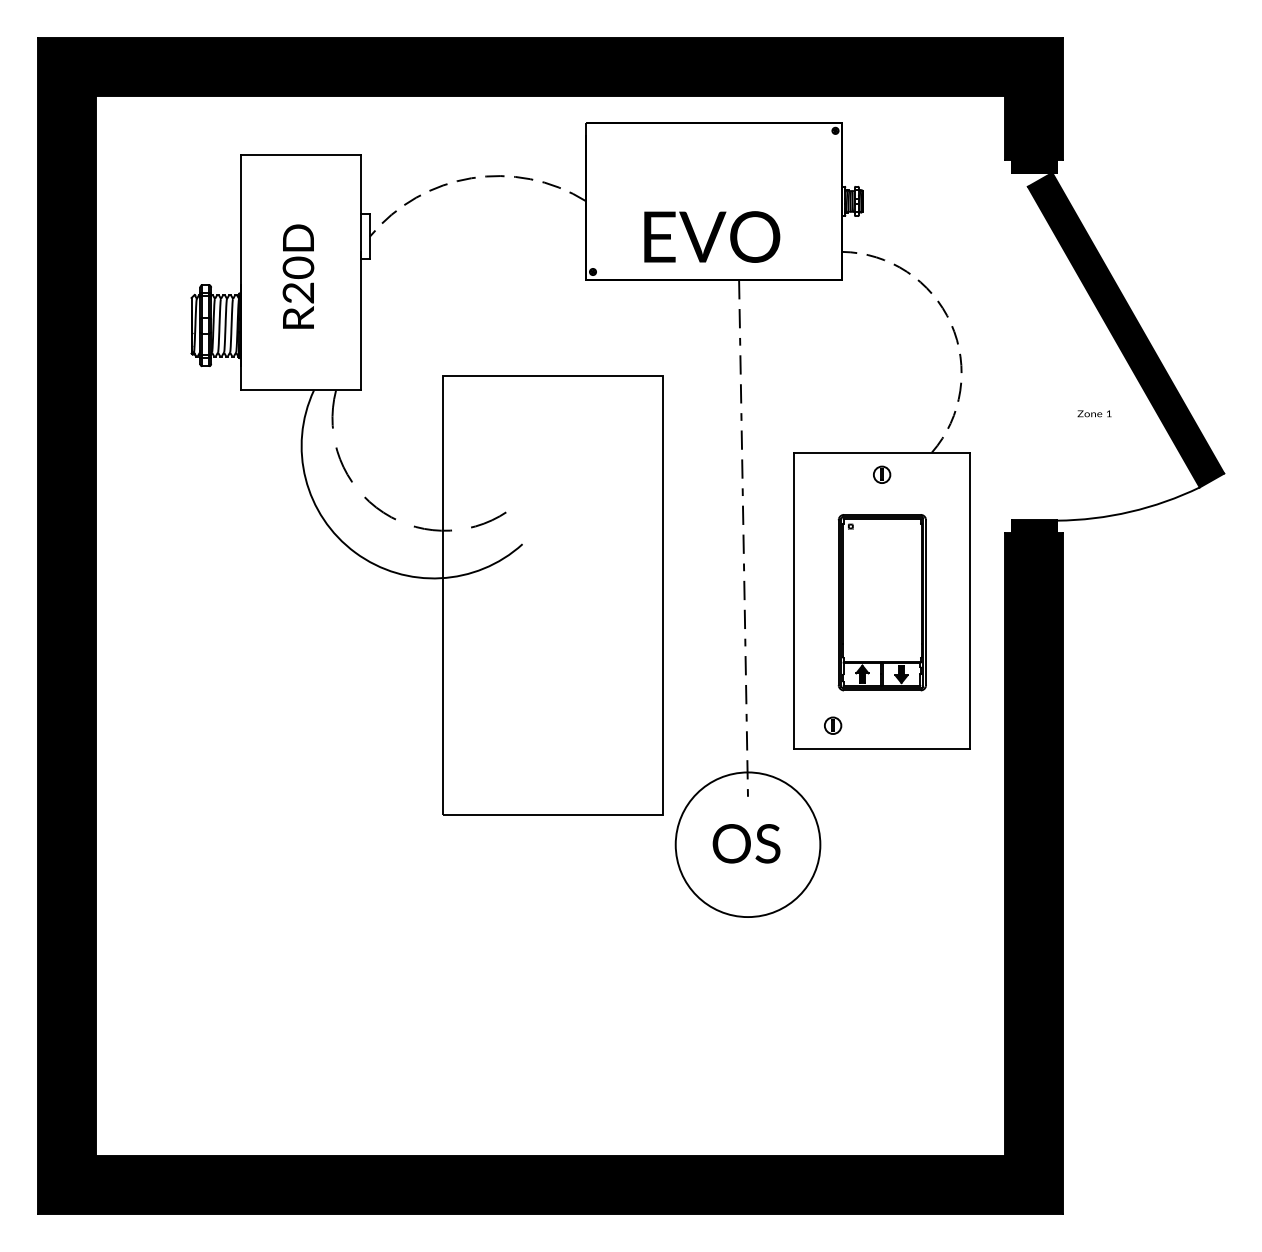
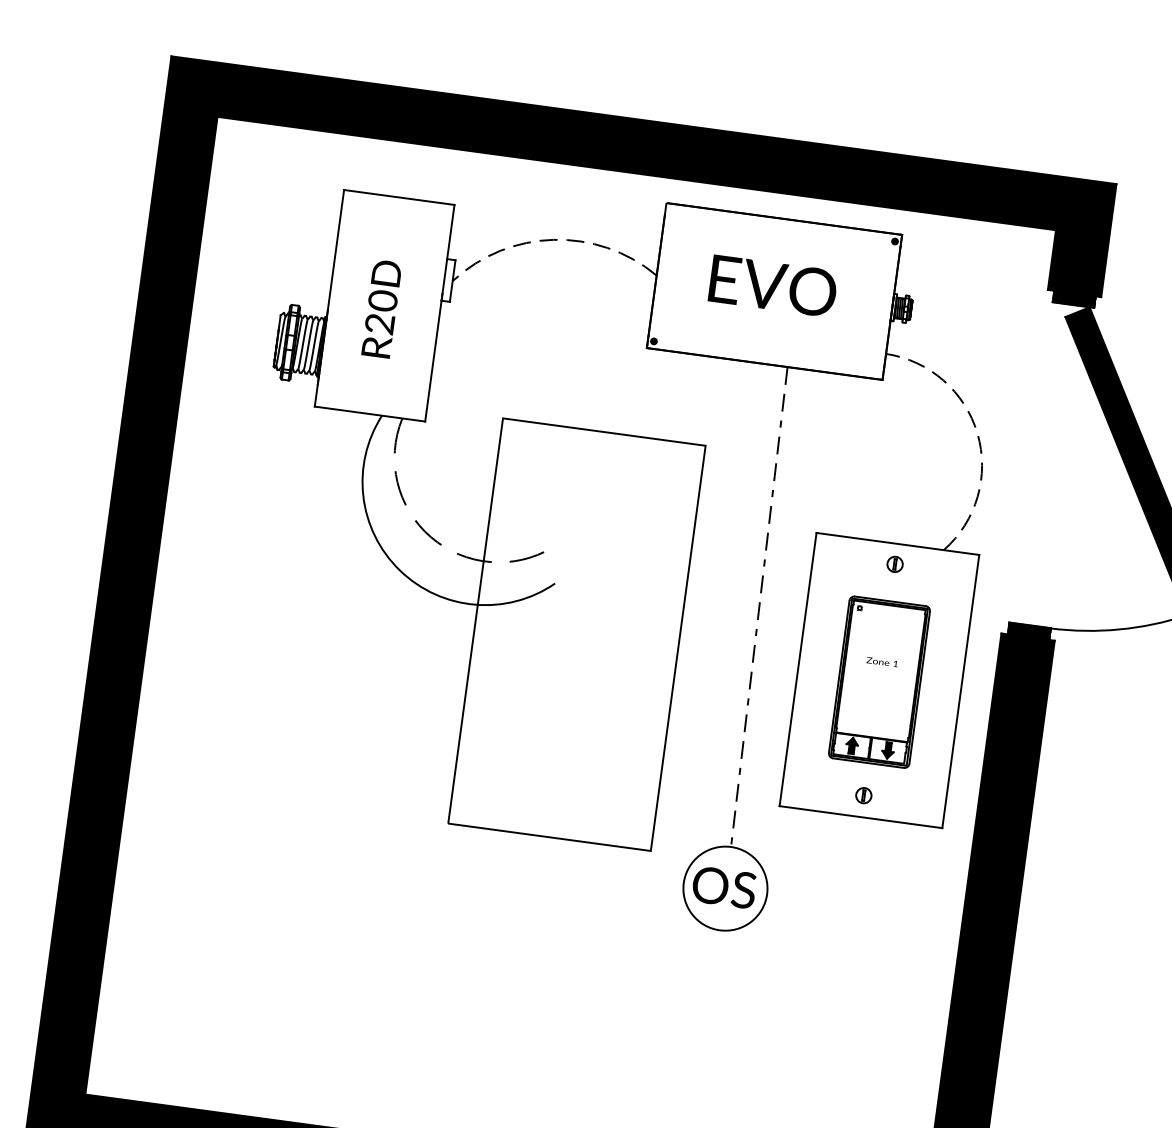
text: (712, 236) -> (773, 285), moved
text: (1094, 413) -> (882, 661), moved
part: (833, 725) -> (864, 795), moved
circle: (747, 844) -> (724, 888), size x0.62

